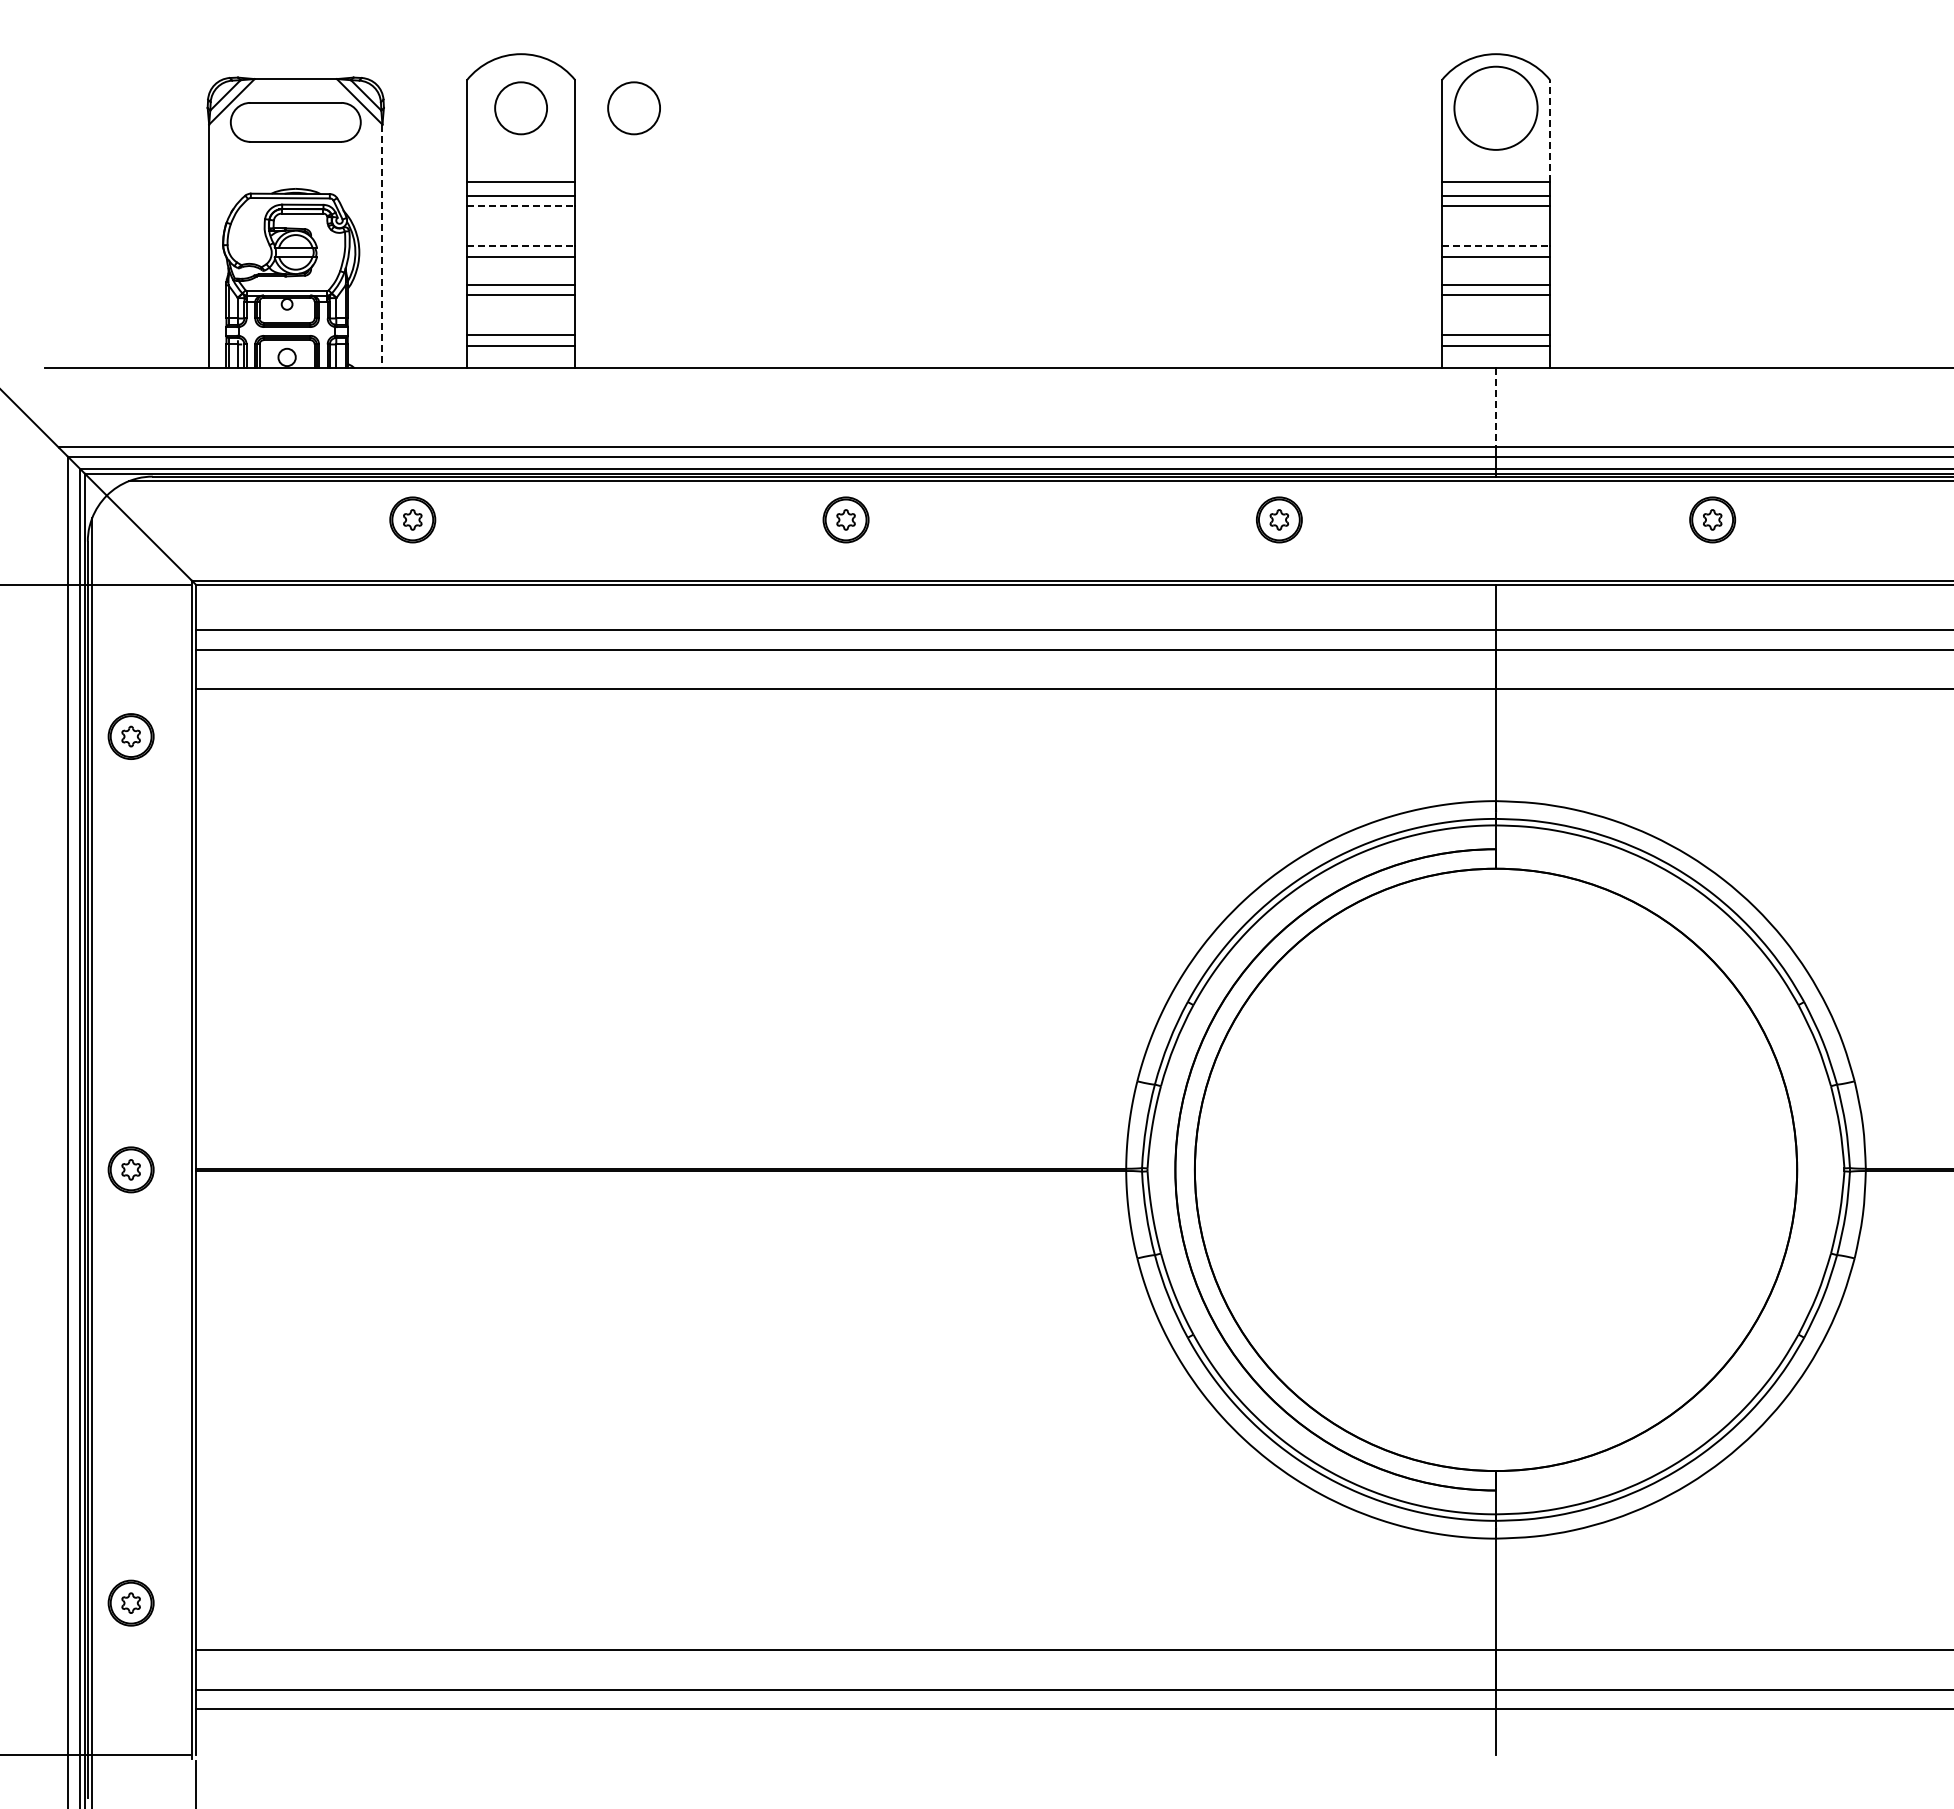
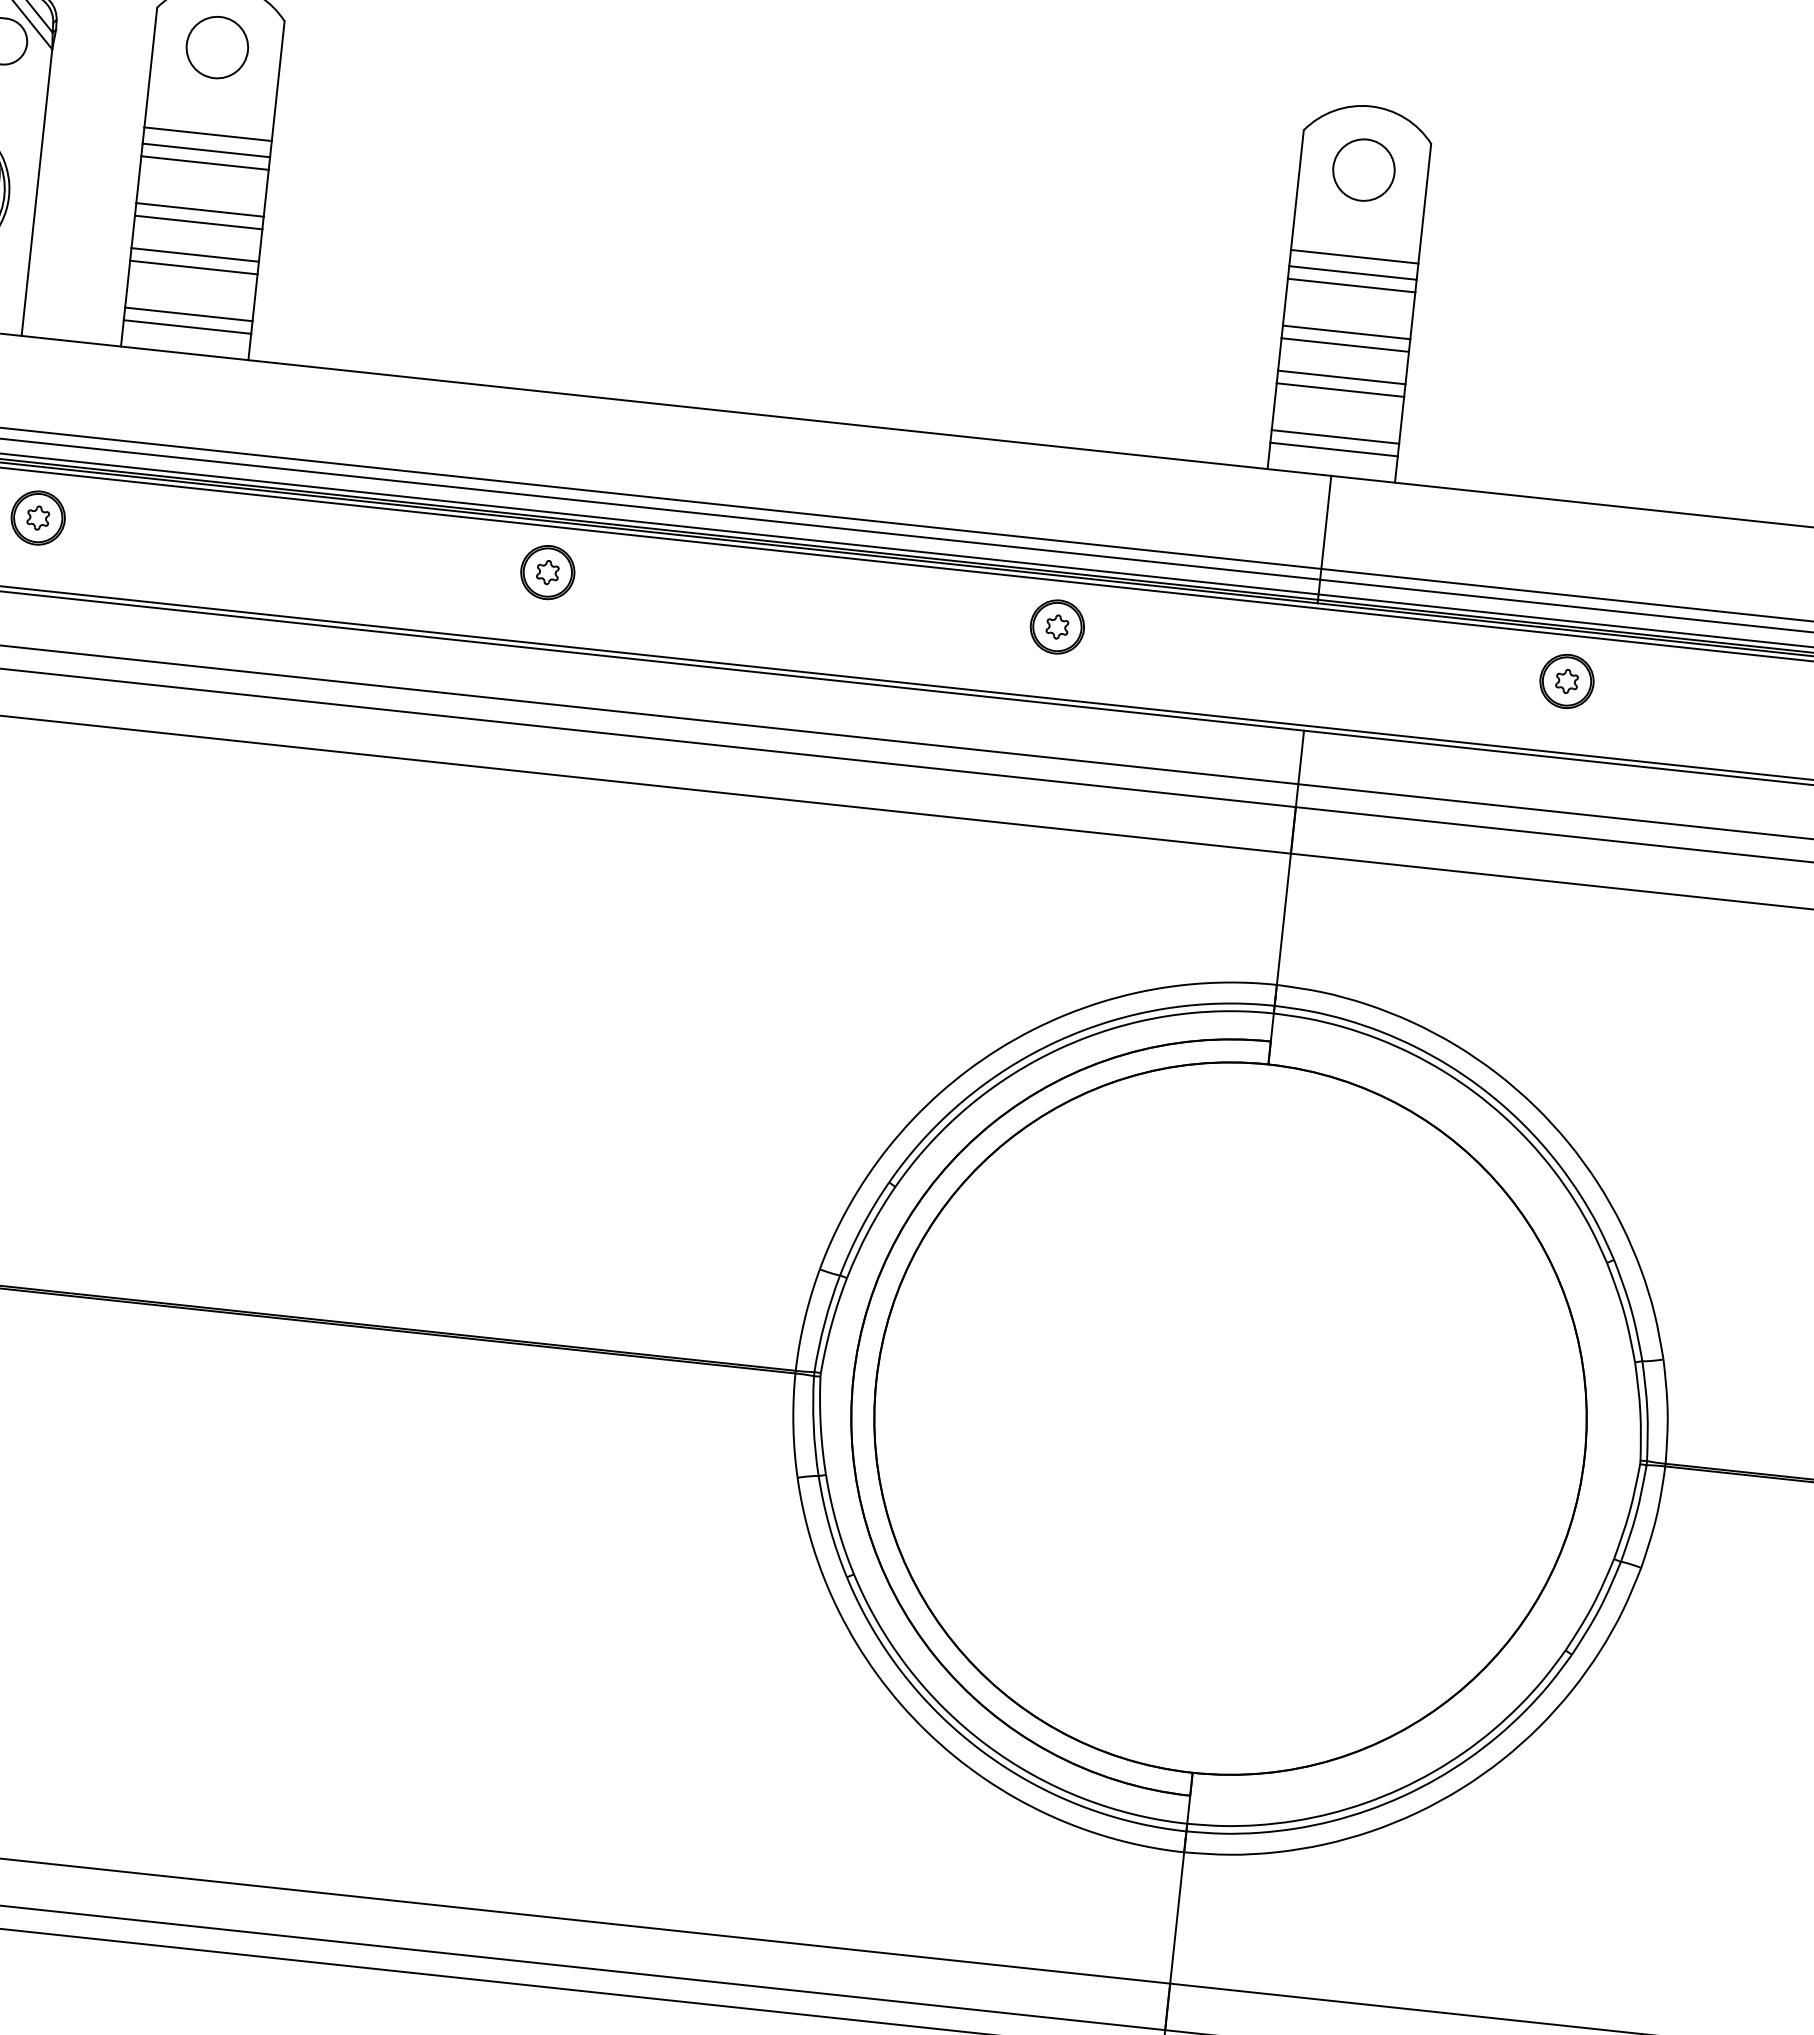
circle: (633, 108) -> (349, 61), removed
circle: (1496, 108) -> (1364, 170), size x0.62
line: (1550, 131) -> (1425, 204), dashed -> solid
line: (521, 206) -> (205, 163), dashed -> solid
line: (382, 246) -> (36, 192), dashed -> solid
line: (521, 246) -> (200, 210), dashed -> solid
line: (1496, 246) -> (1347, 332), dashed -> solid
line: (1496, 407) -> (1326, 522), dashed -> solid

